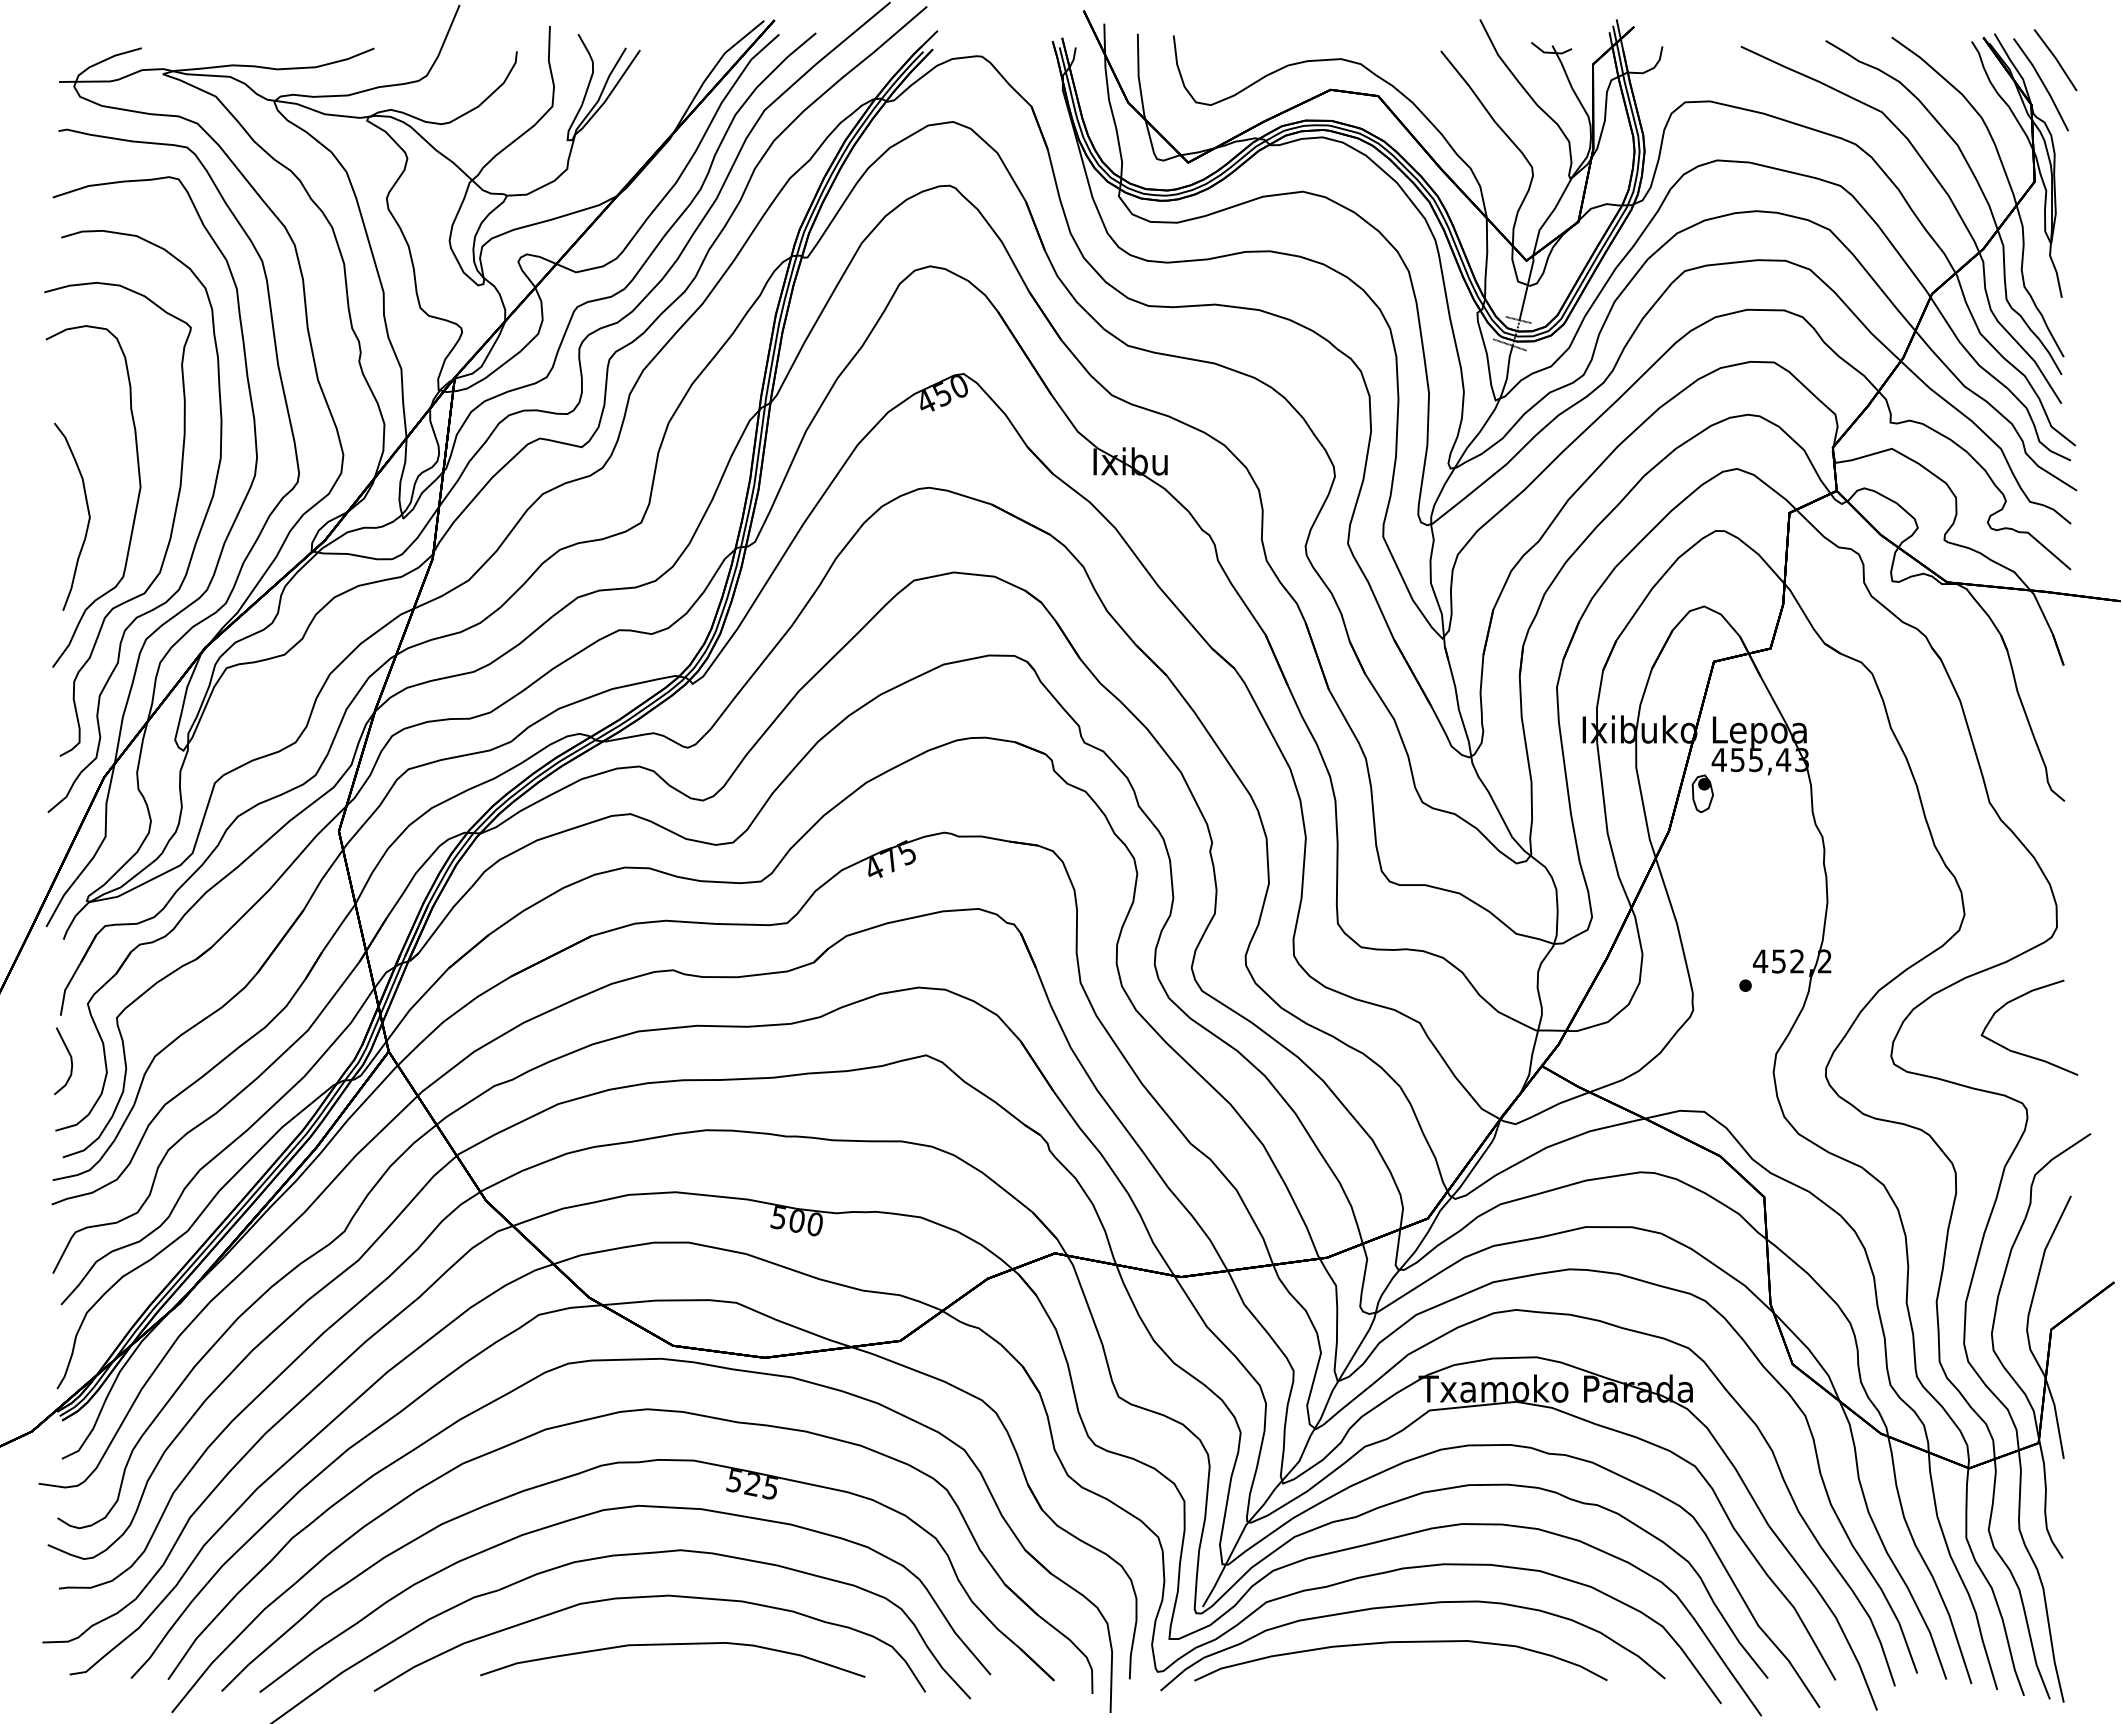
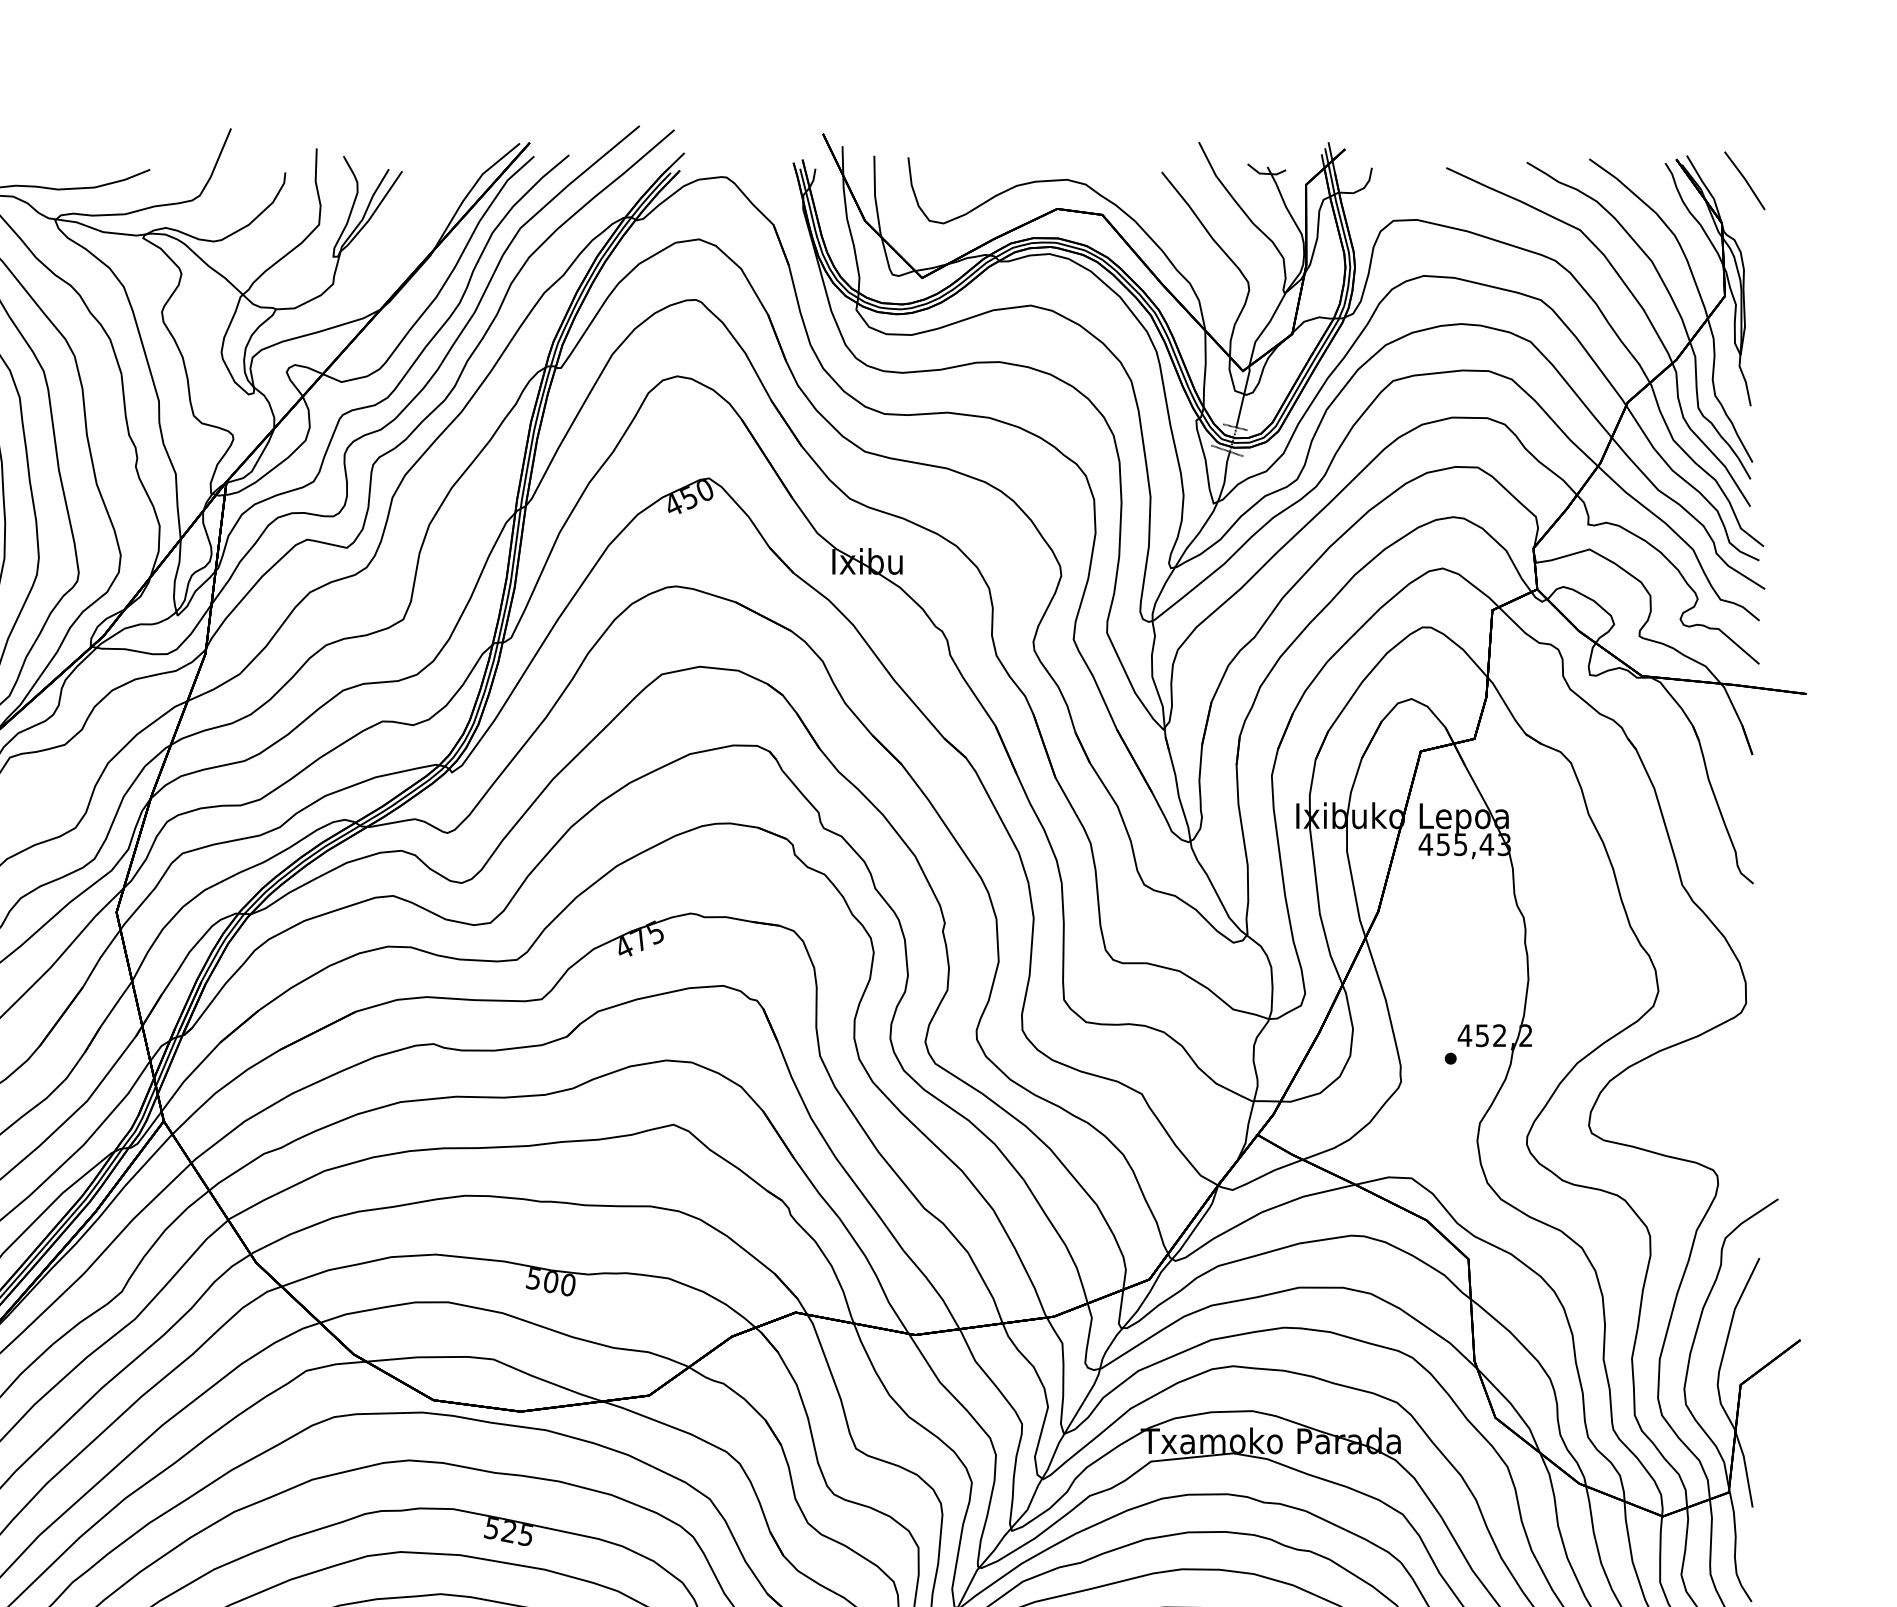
line: (2042, 84) -> (1732, 203), removed
part: (1702, 793) -> (1409, 876), removed
curve: (2020, 1052) -> (1711, 1122), removed

